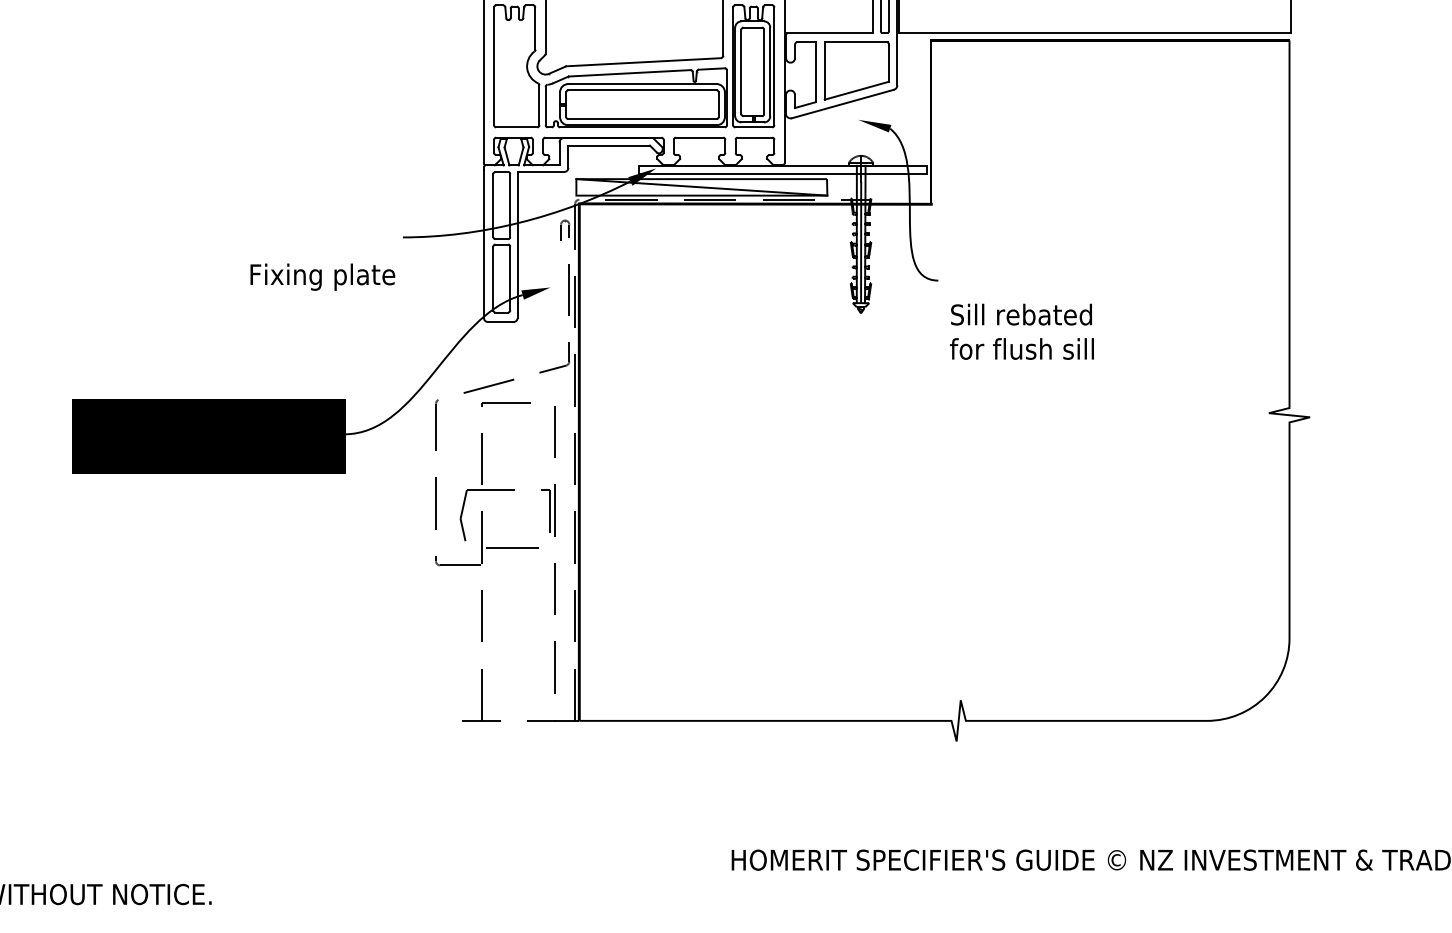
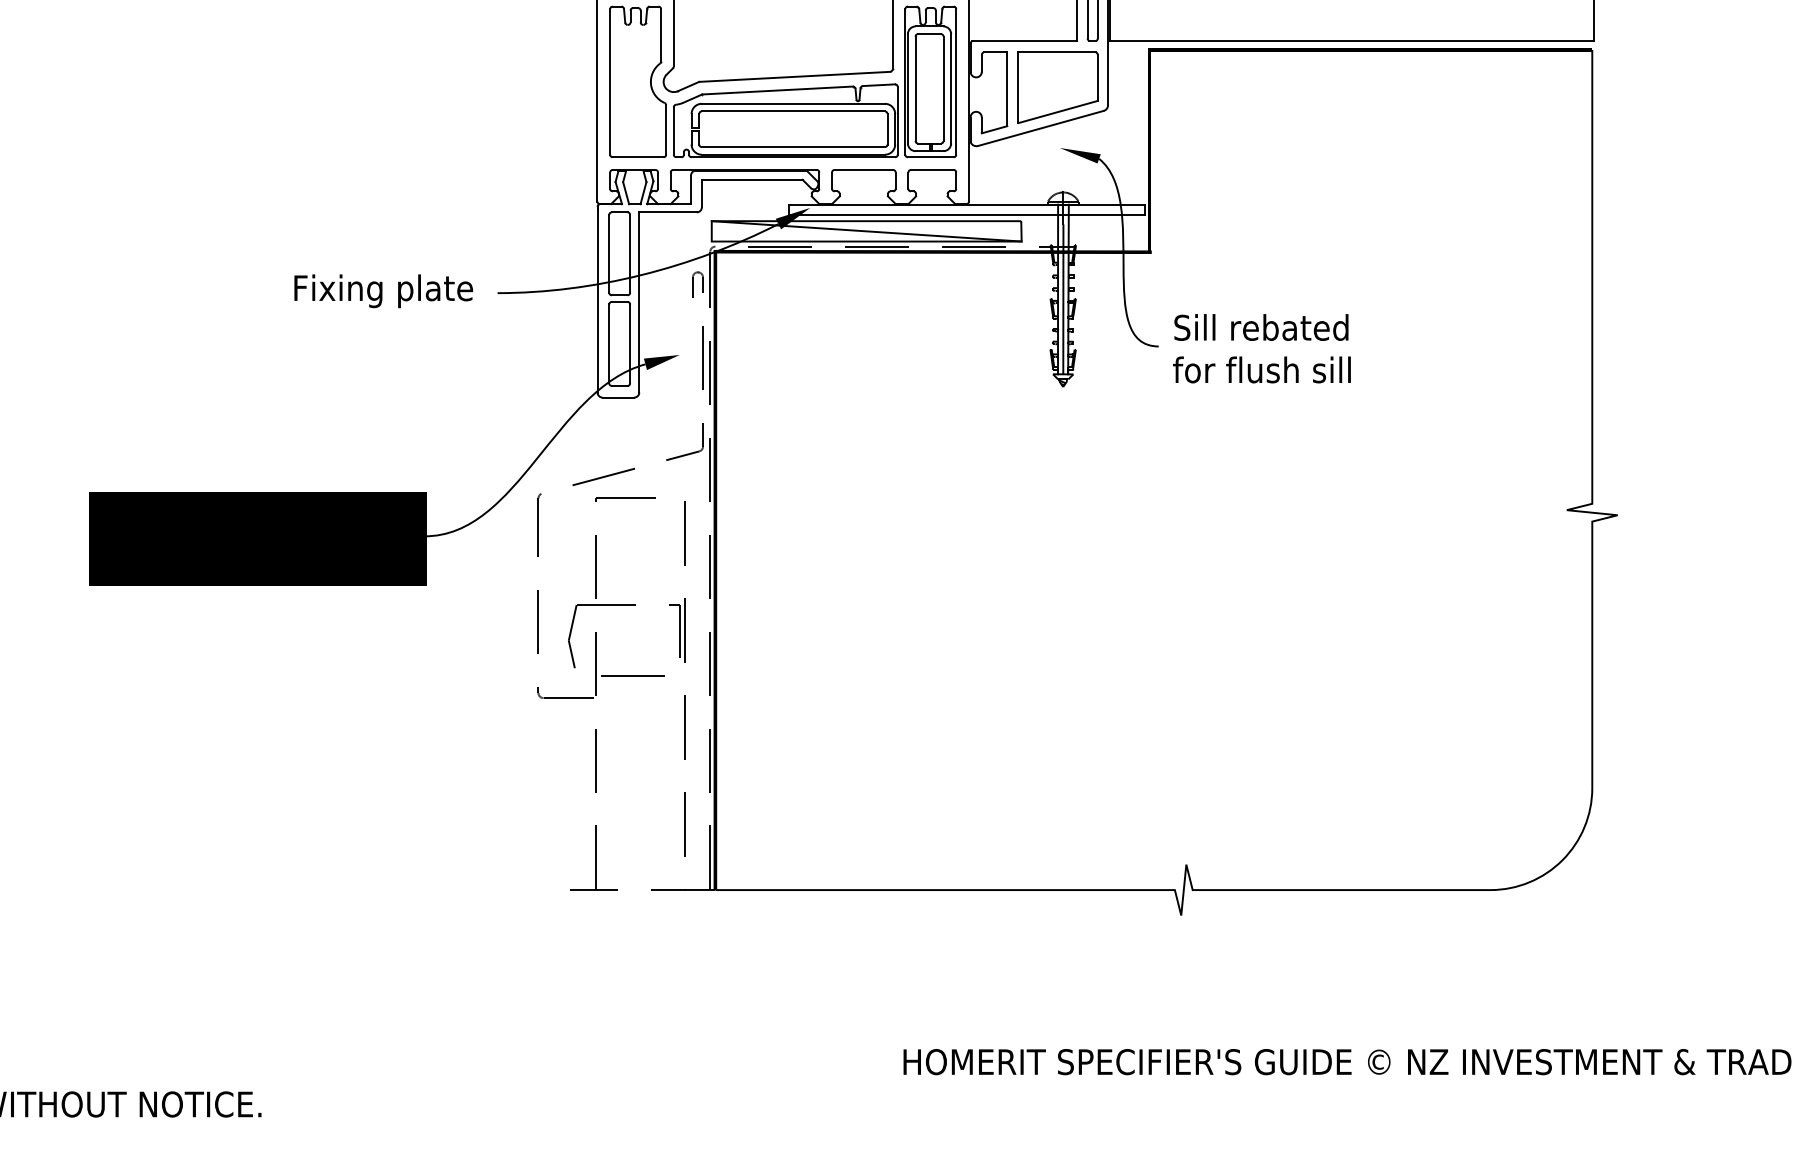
text: (322, 277) -> (383, 291), moved
text: (1021, 331) -> (1261, 348), moved

